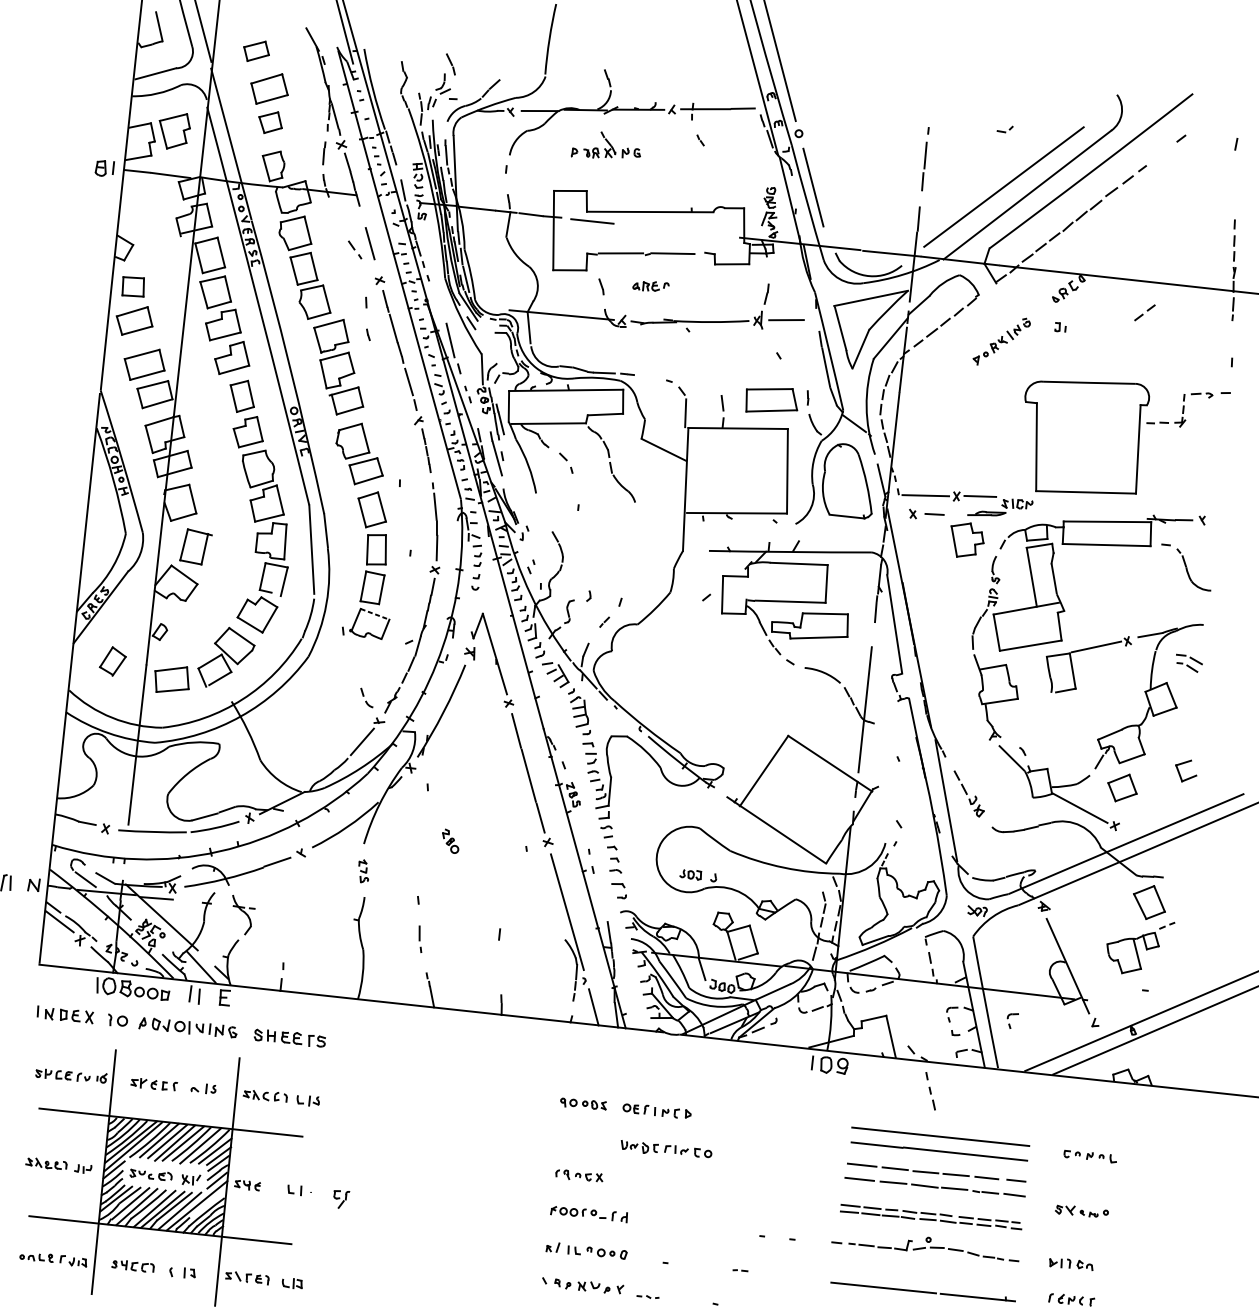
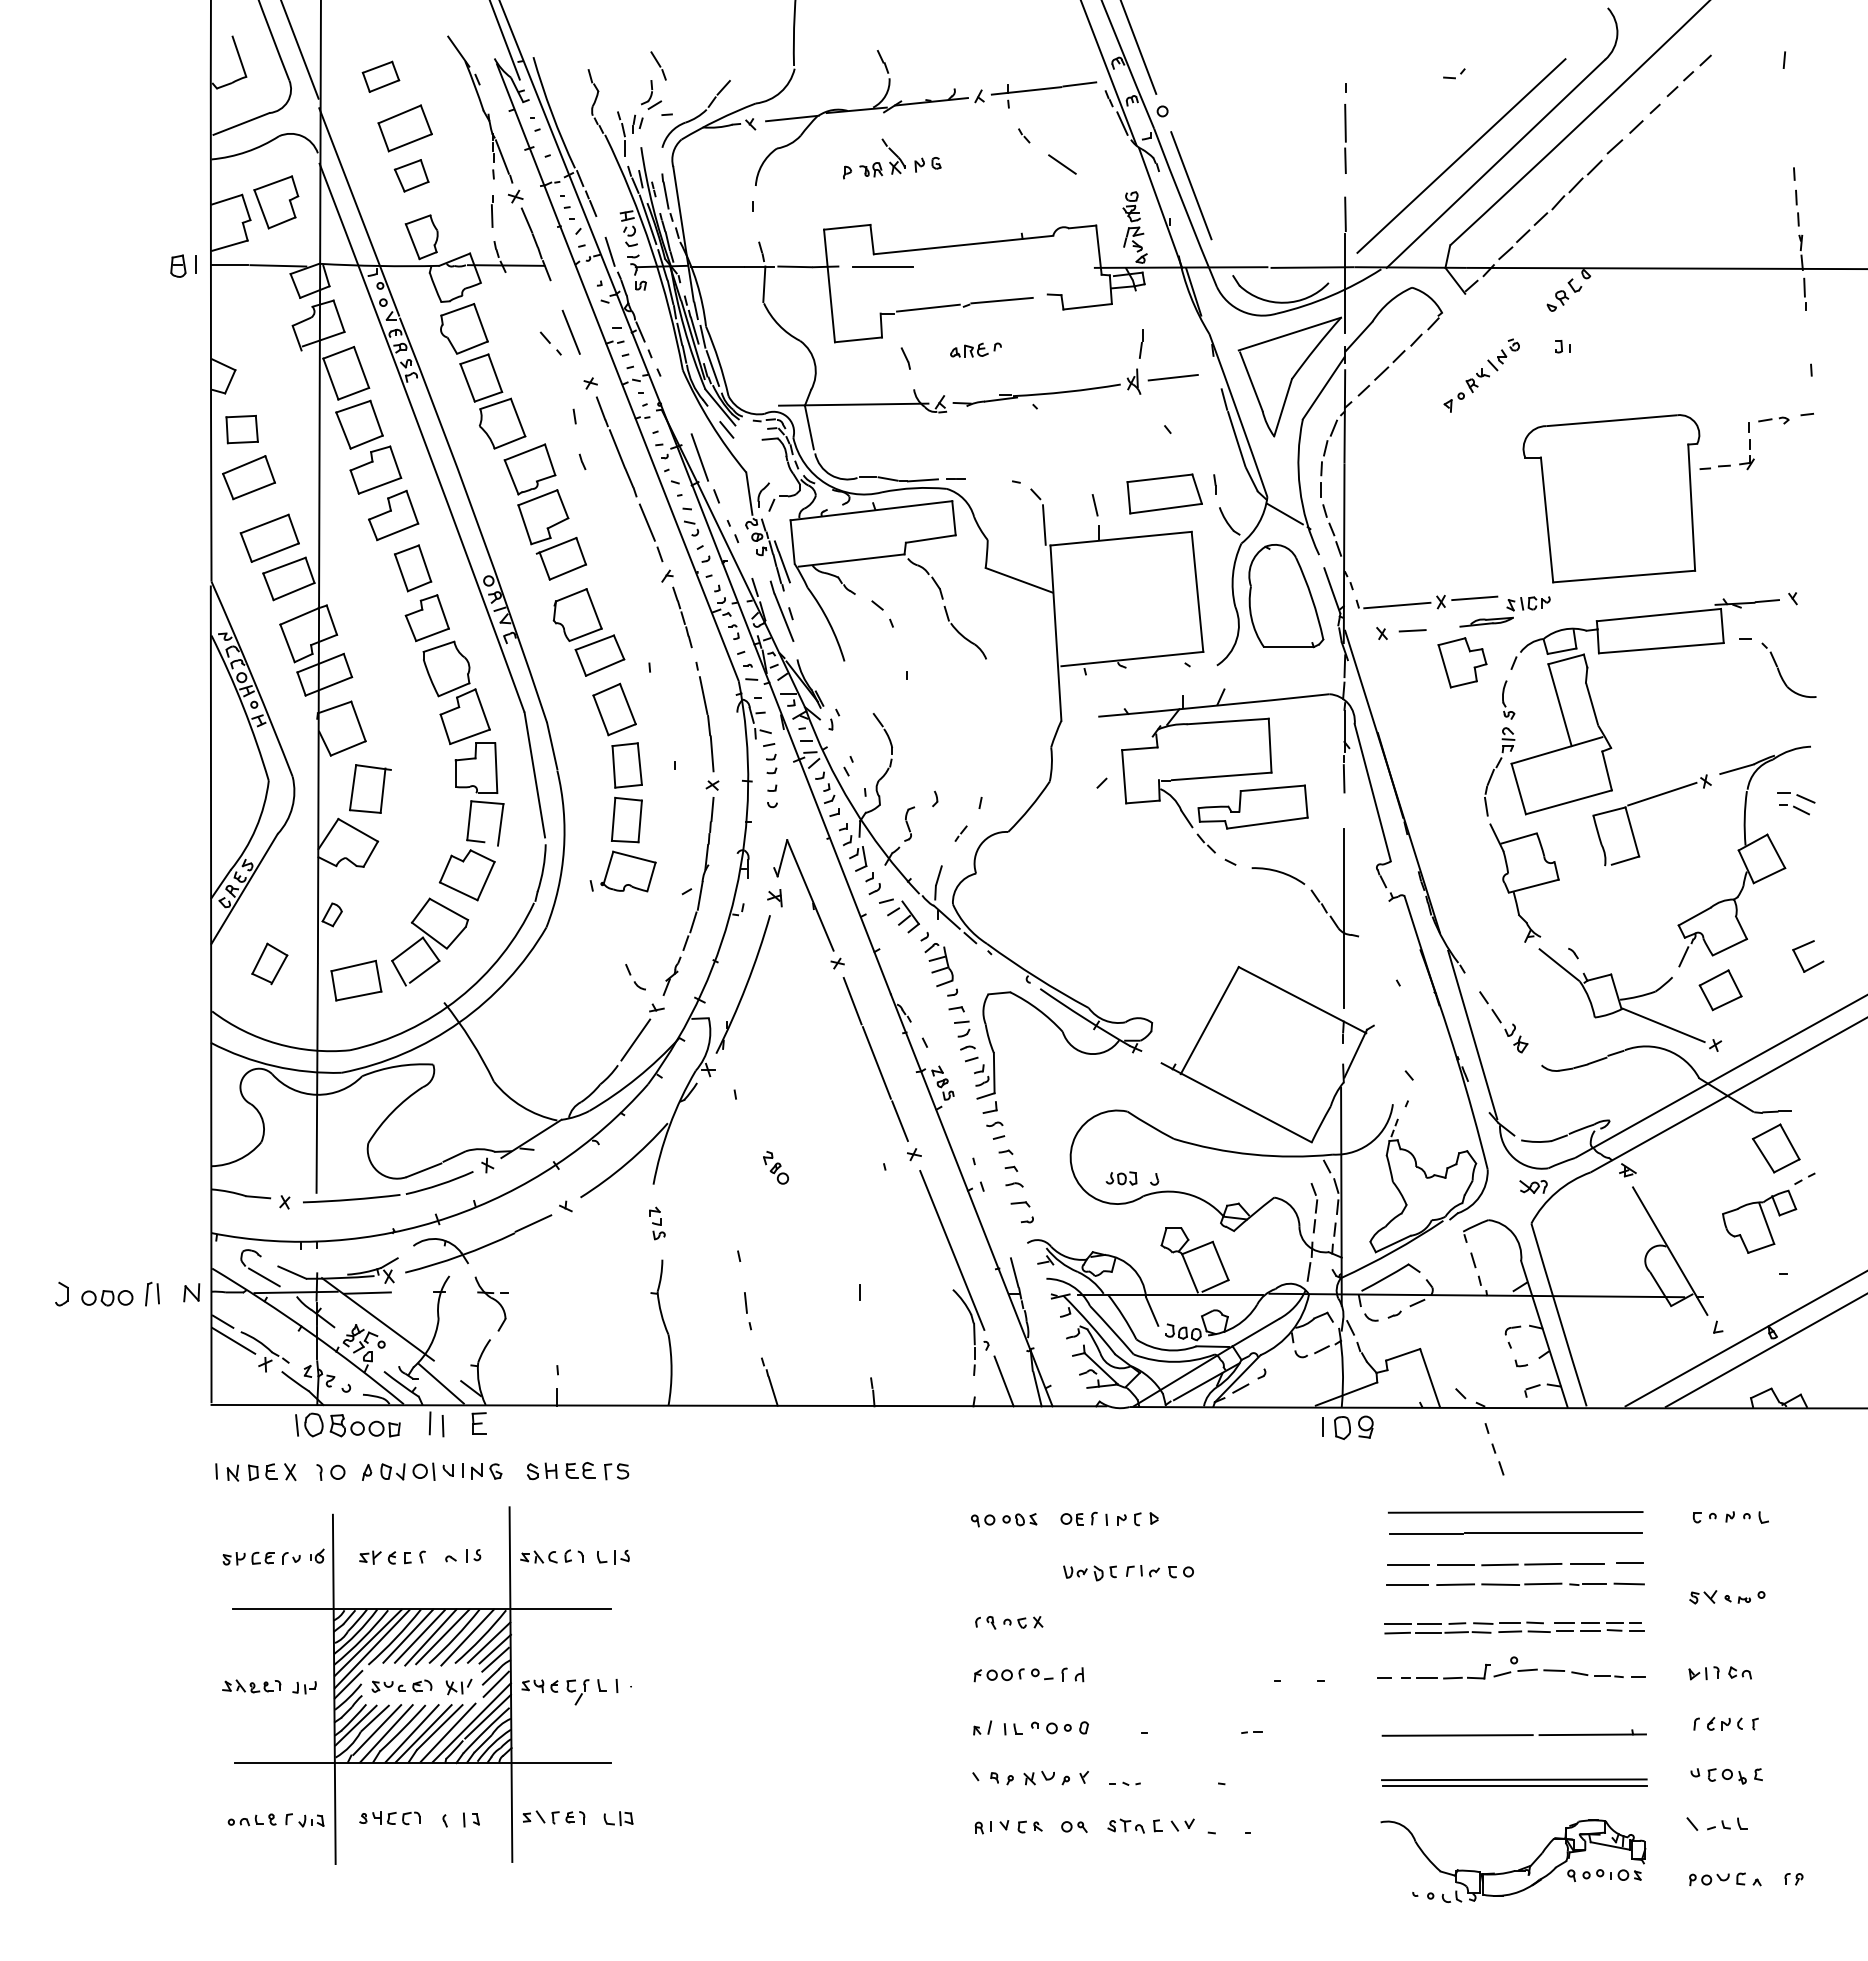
line: (725, 163) -> (1062, 164), added
part: (1144, 313) -> (1680, 84), moved
line: (375, 614) -> (634, 857), dashed -> solid
part: (1012, 1020) -> (1599, 1336), removed
part: (340, 1199) -> (577, 1692), moved
line: (208, 1202) -> (487, 1716), added

